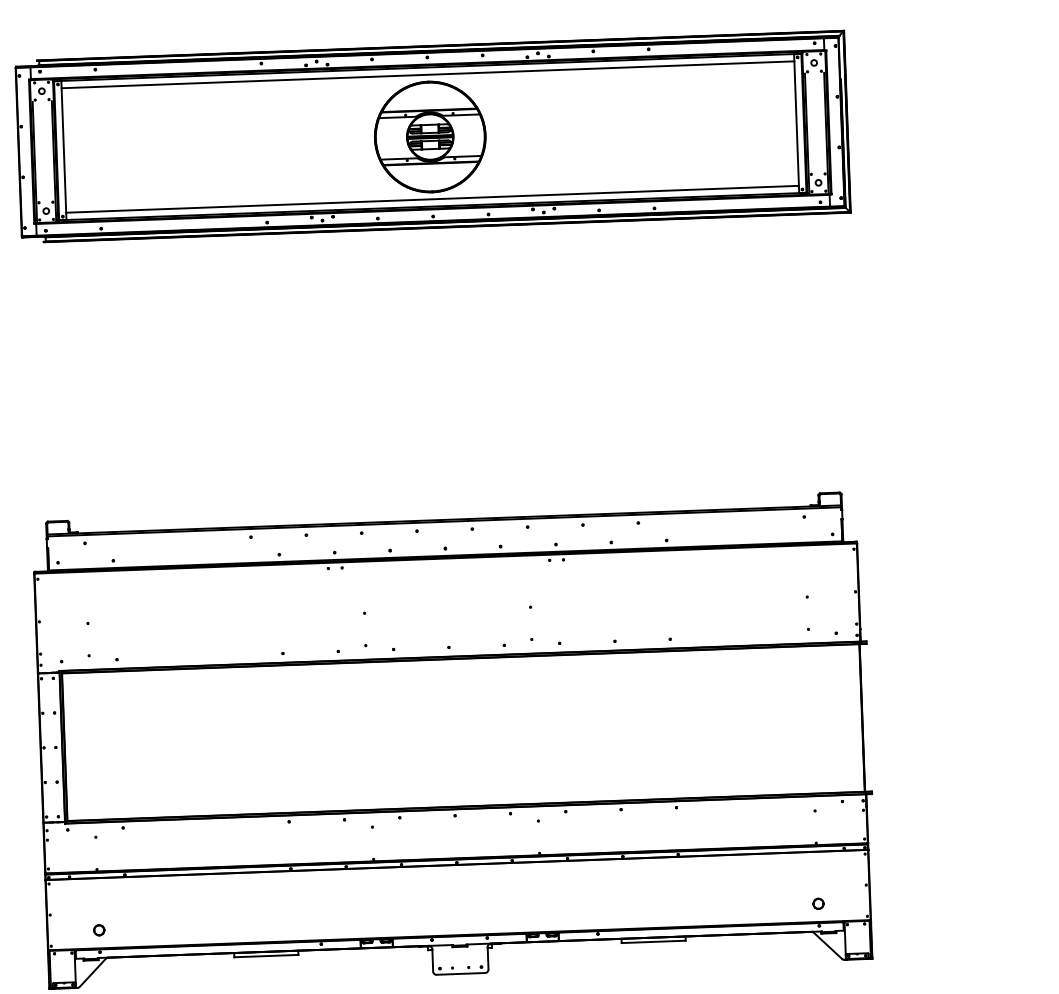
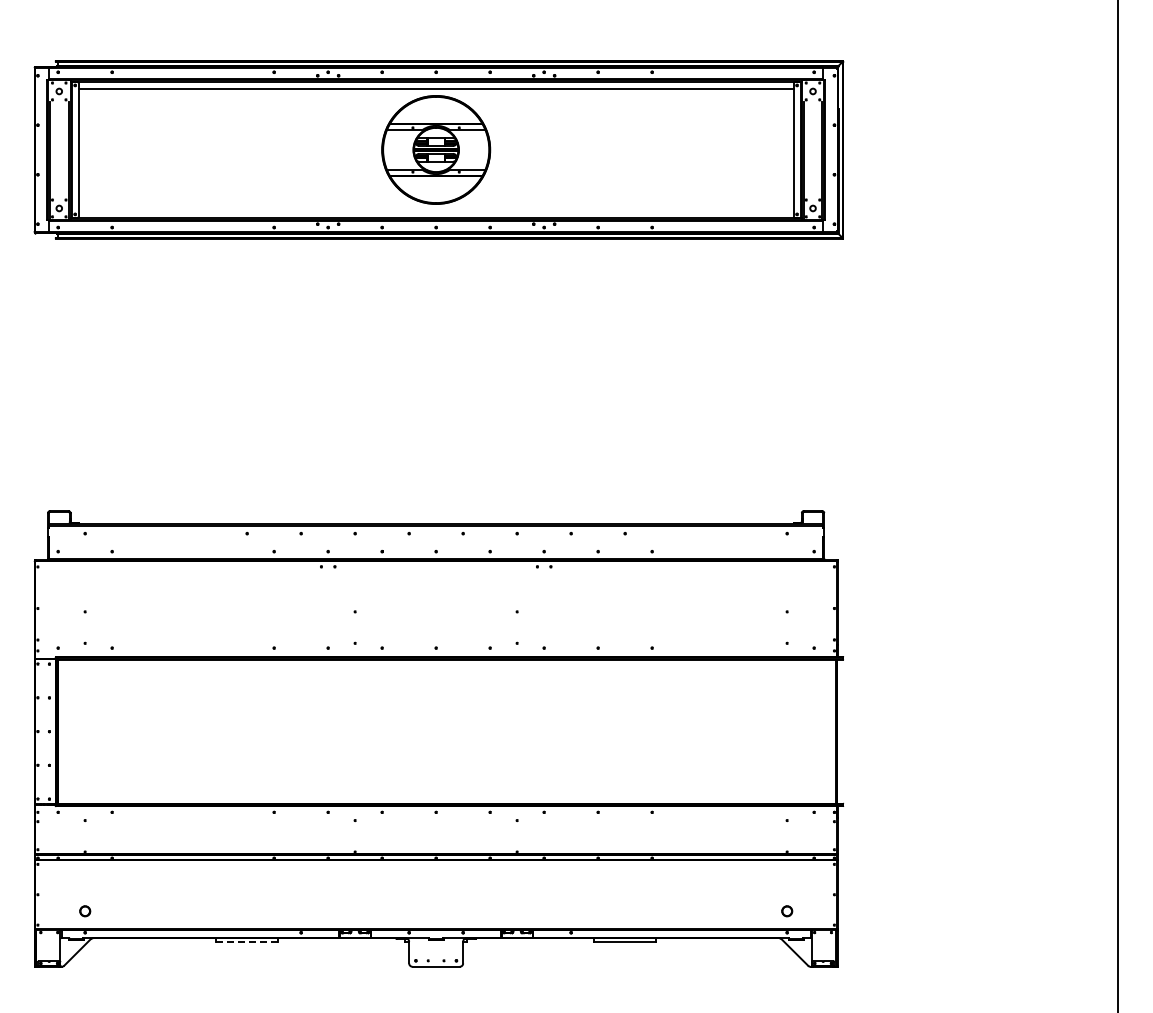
line: (431, 199) -> (435, 210), removed
line: (266, 956) -> (247, 942), solid -> dashed

